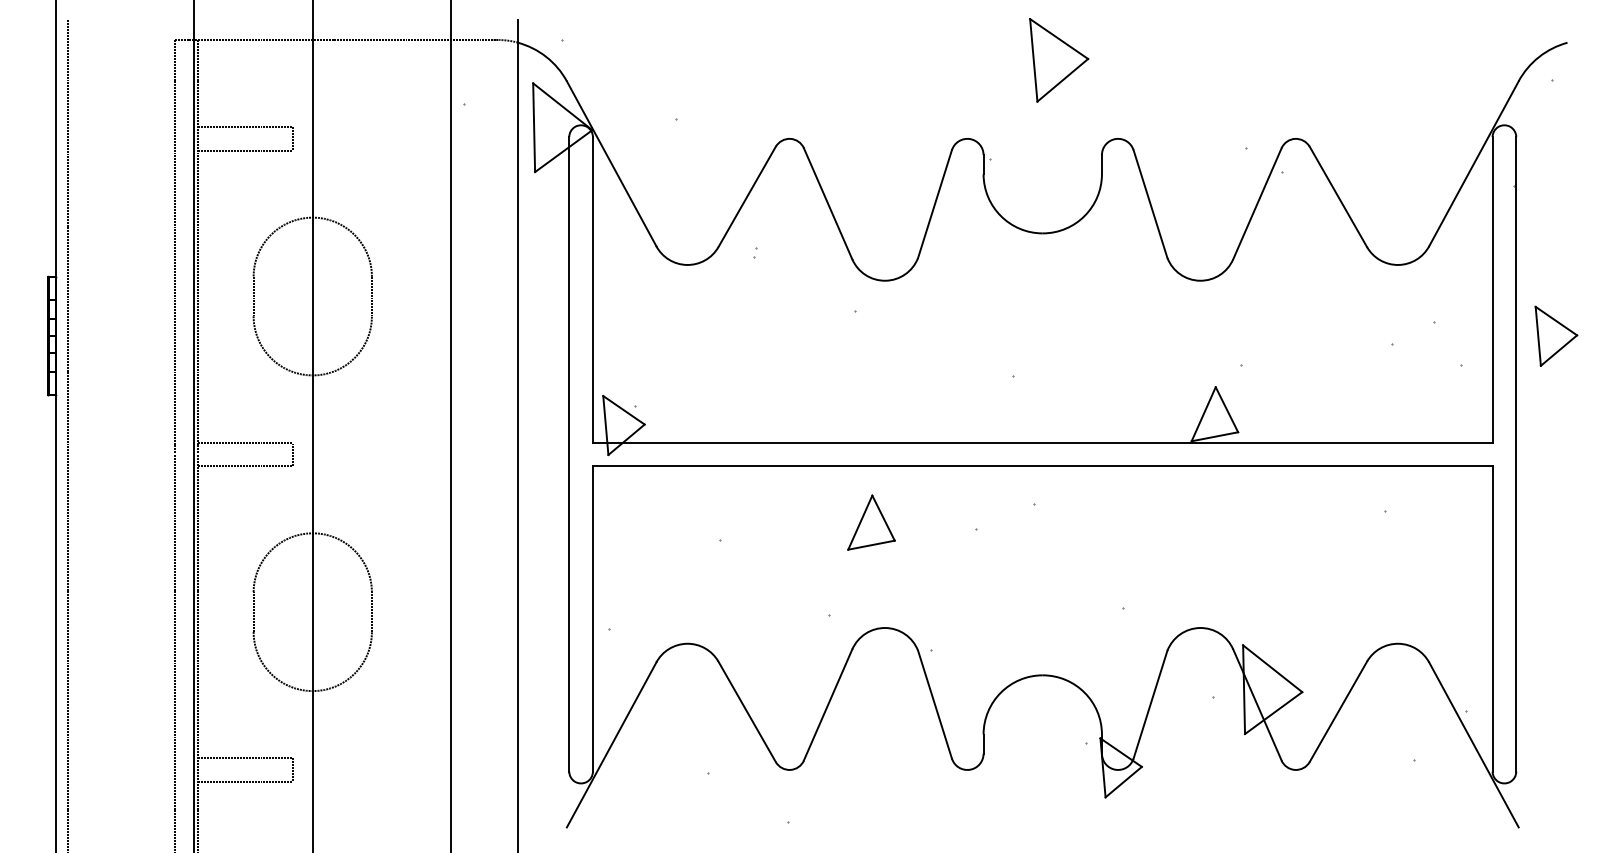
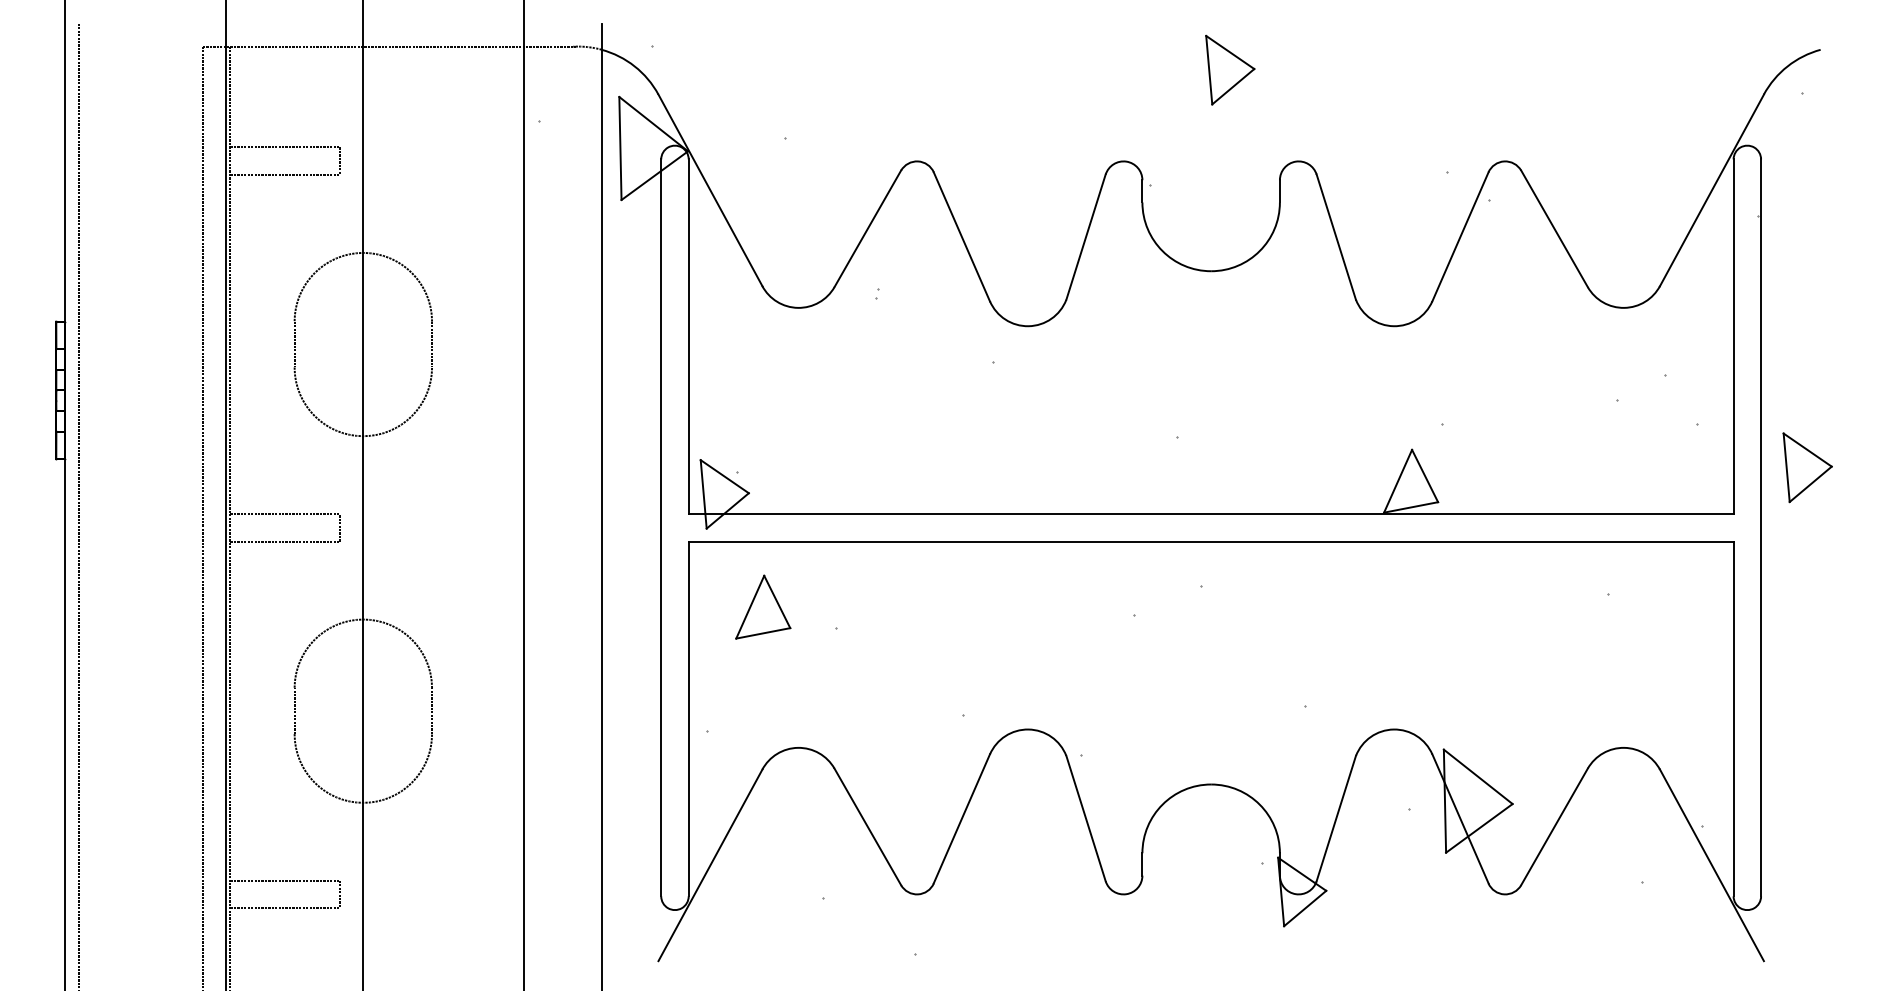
part: (1059, 59) -> (1230, 69), size x0.71
part: (1556, 336) -> (1807, 467), moved
part: (871, 522) -> (763, 606), moved

